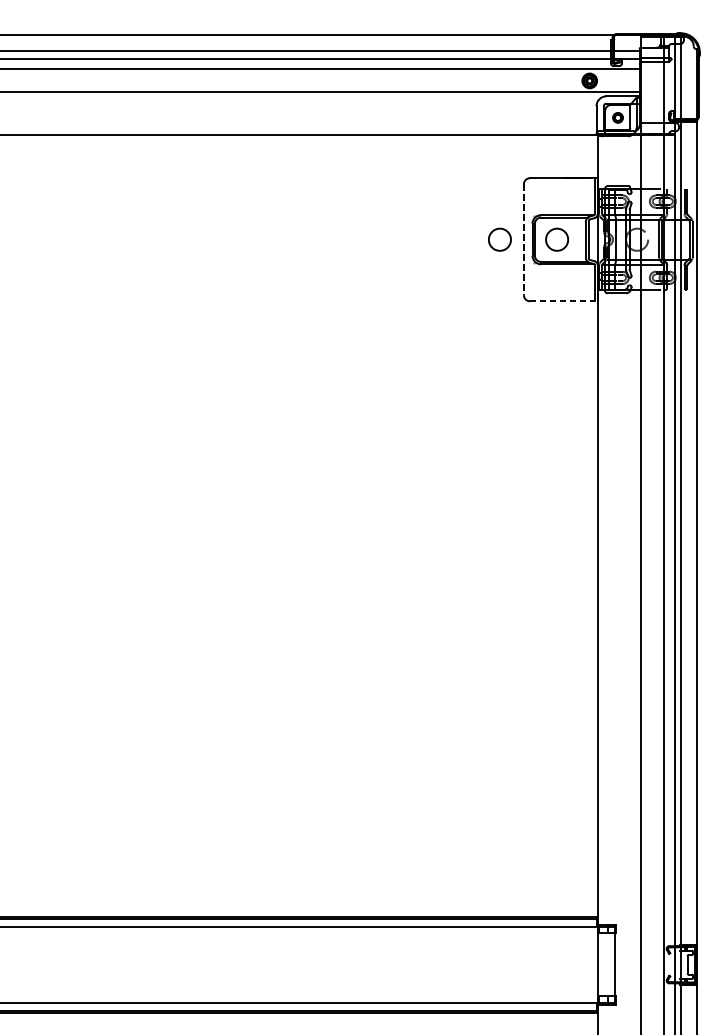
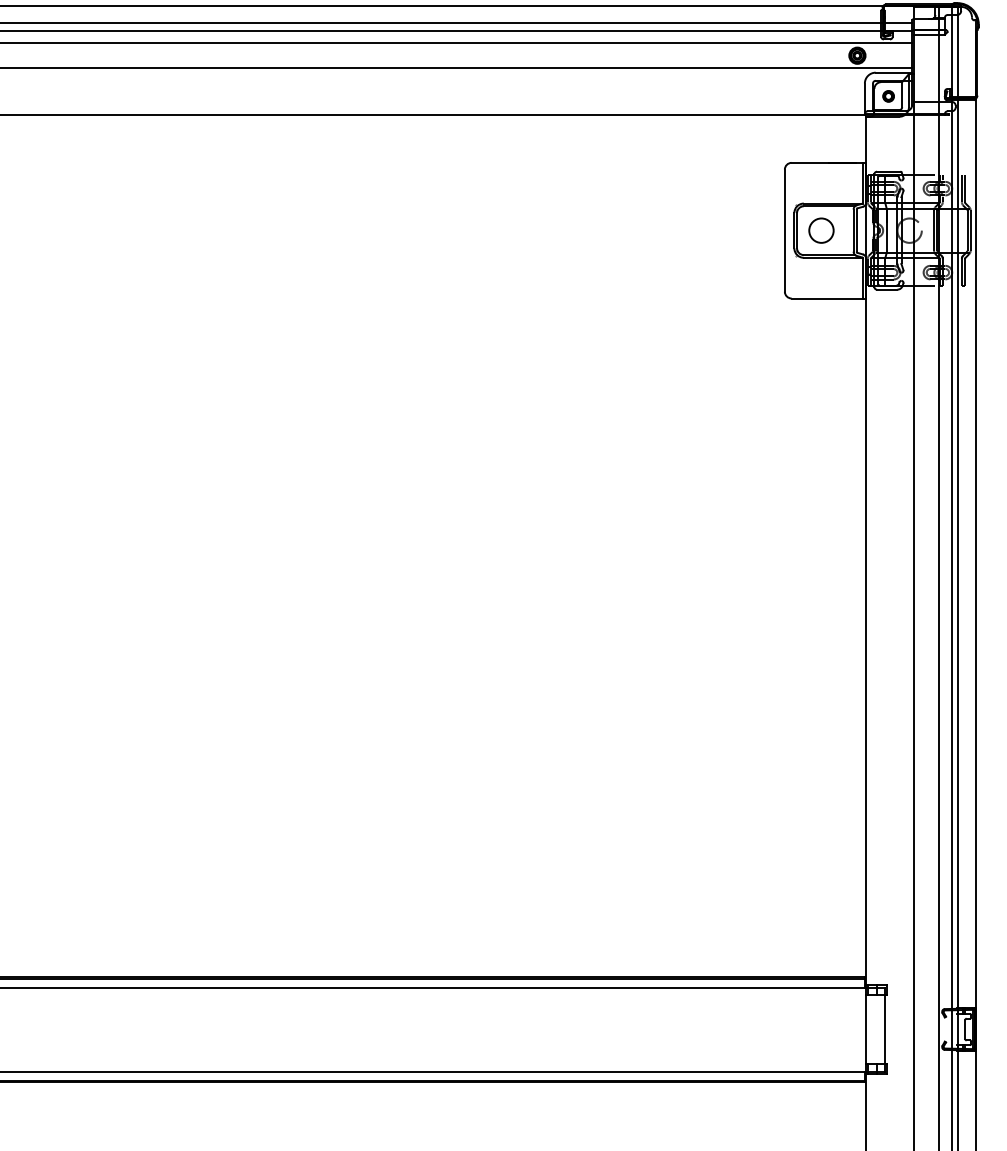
circle: (499, 239) -> (758, 230), removed
line: (523, 240) -> (784, 231), dashed -> solid
line: (564, 301) -> (829, 298), dashed -> solid

